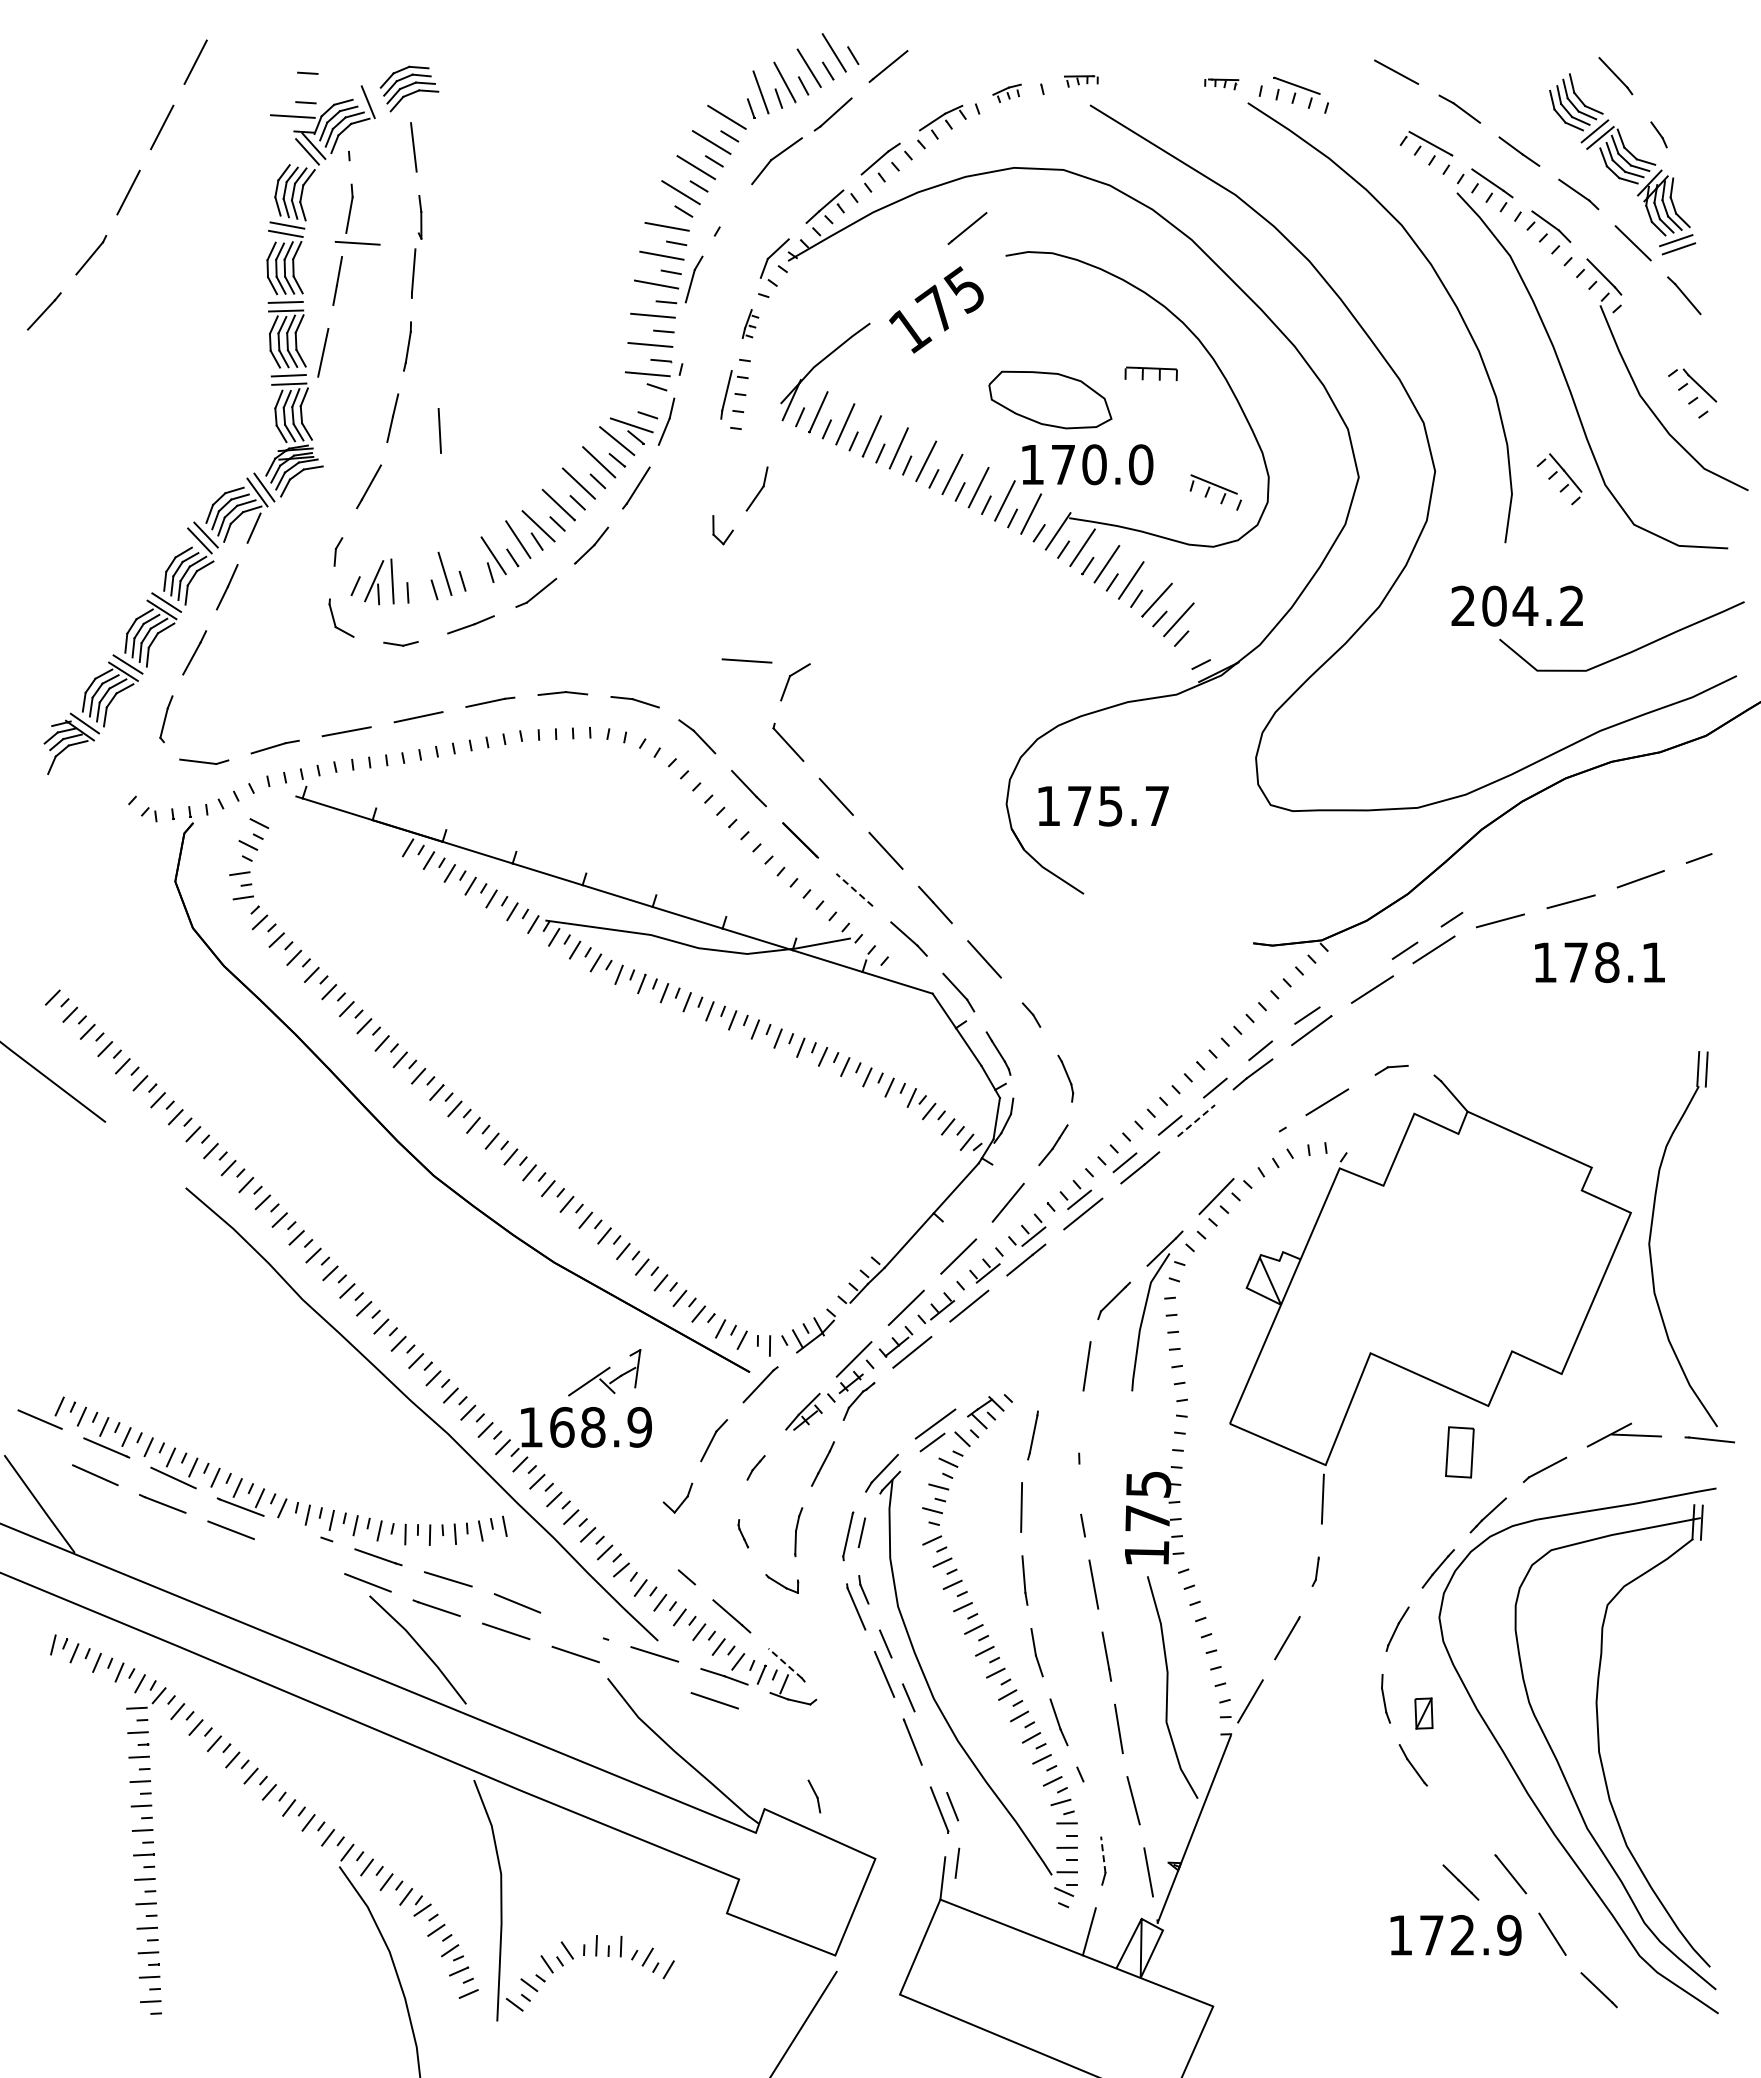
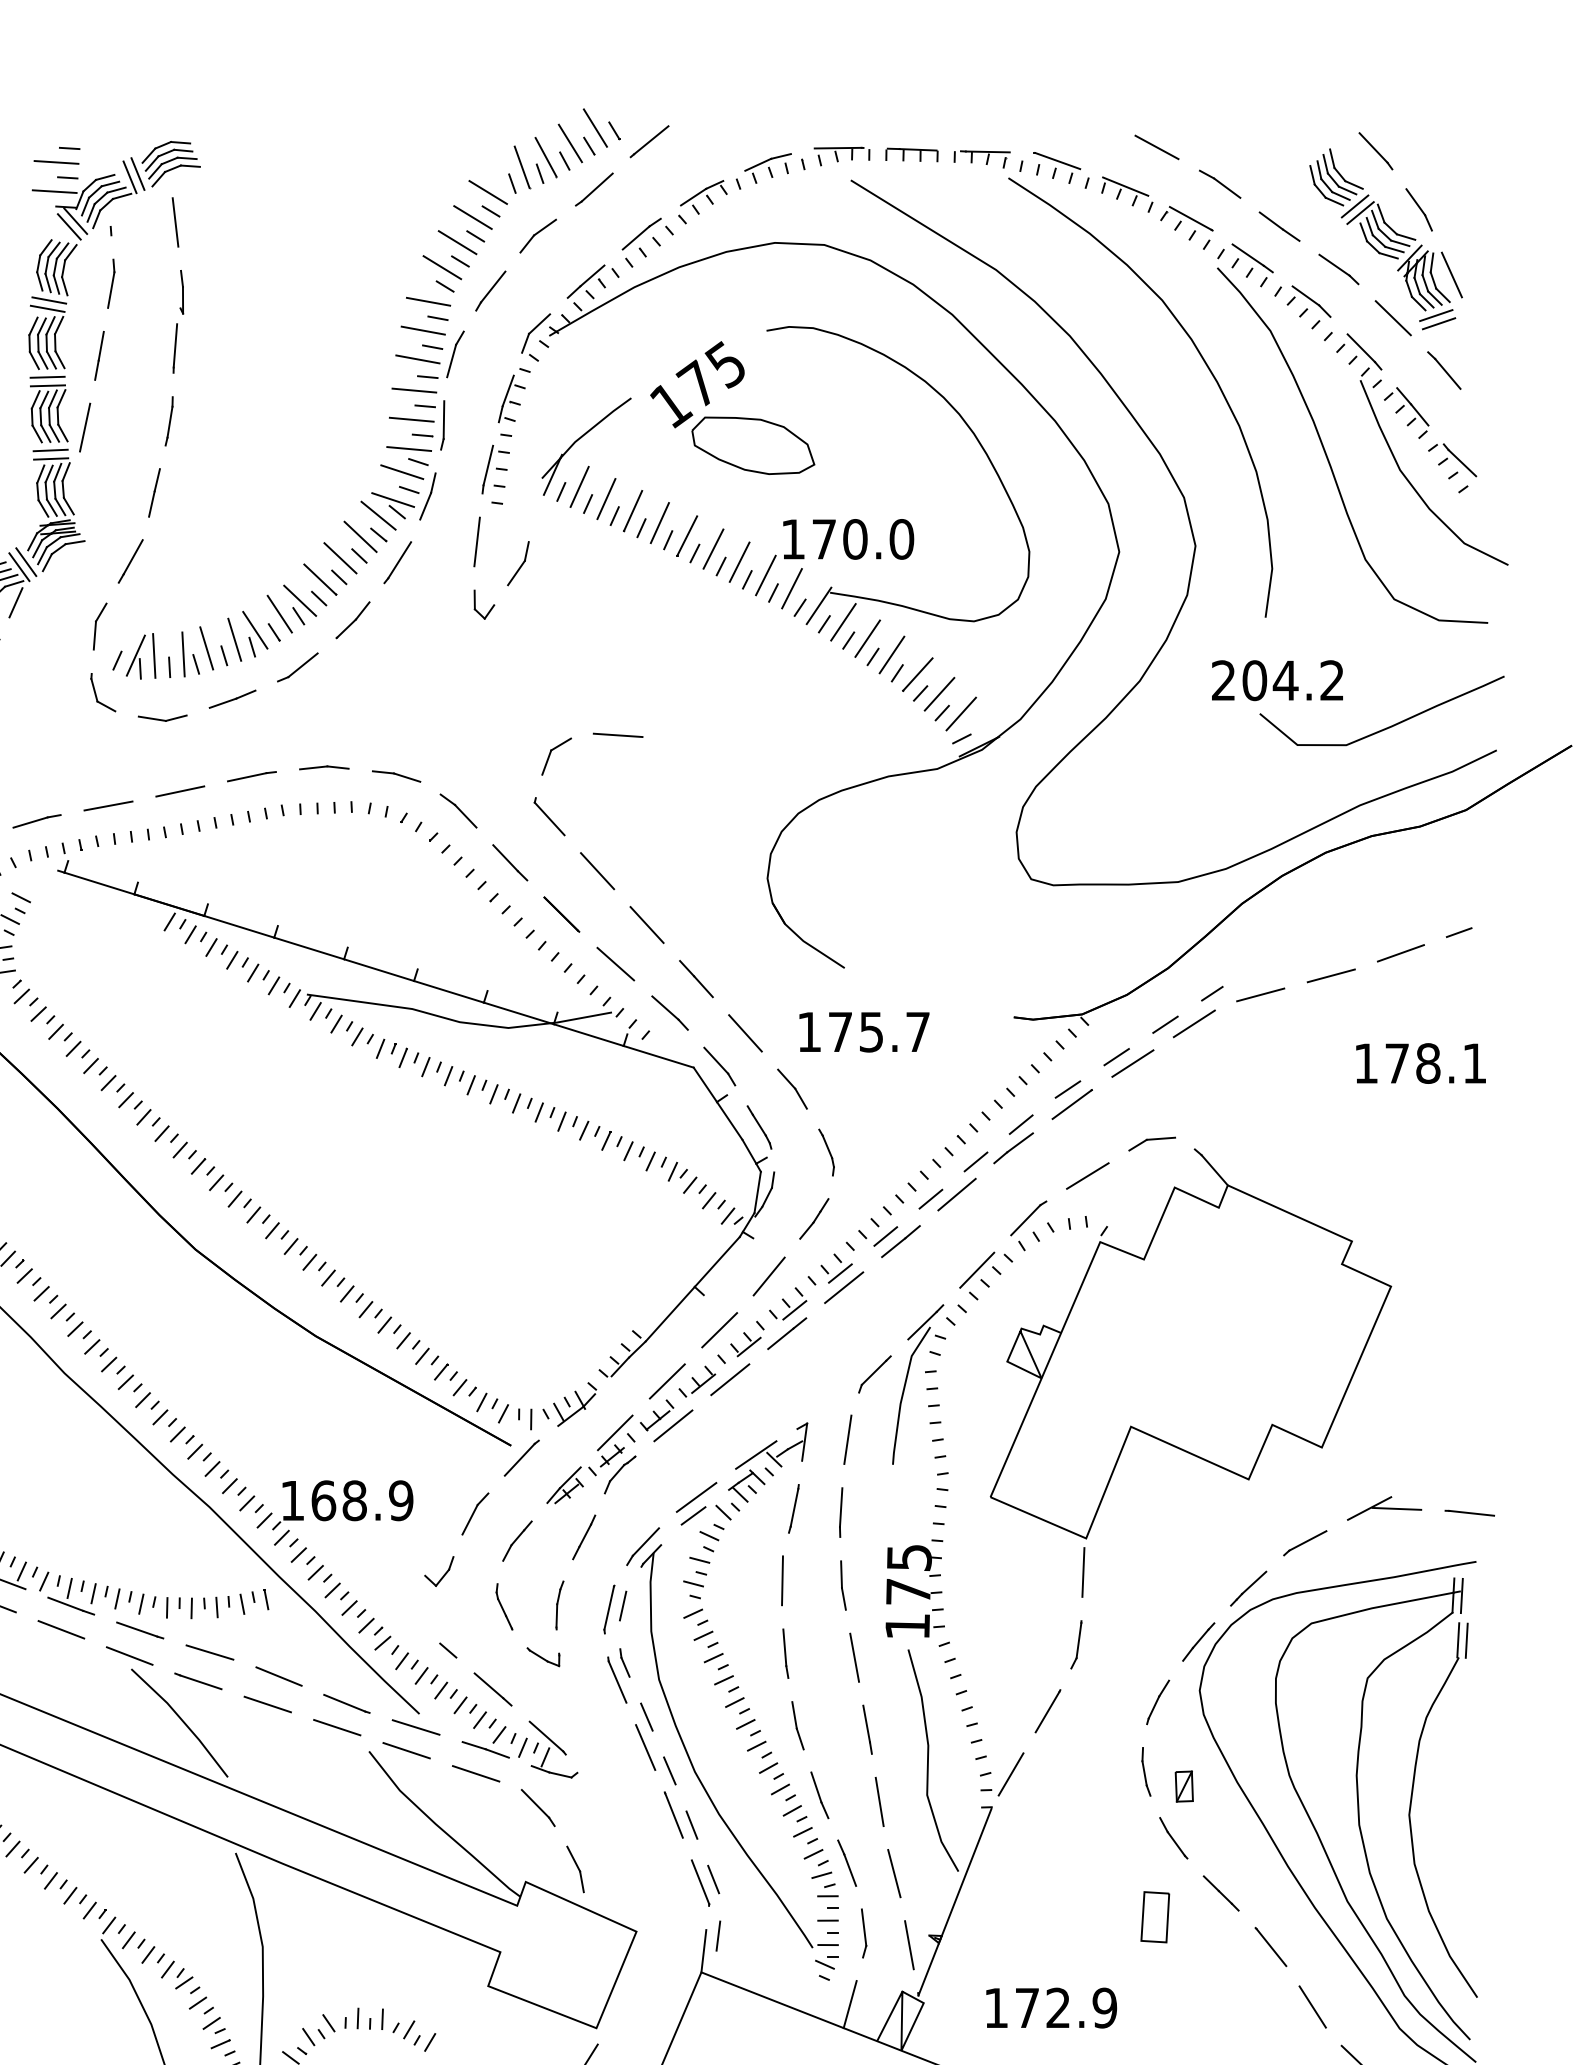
part: (1081, 81) -> (842, 156), size x1.67
part: (1221, 84) -> (982, 159), size x1.67
part: (1006, 93) -> (767, 168), size x1.67
line: (375, 98) -> (137, 173), added
part: (1658, 134) -> (1418, 209), size x1.67
part: (776, 160) -> (537, 235), size x0.71
line: (1691, 199) -> (1451, 274), added
line: (731, 211) -> (492, 286), added
line: (967, 228) -> (728, 303), removed
line: (357, 243) -> (56, 162), moved
part: (750, 323) -> (511, 398), size x1.67
line: (682, 345) -> (443, 420), added
part: (1150, 373) -> (911, 154), moved
line: (640, 397) -> (401, 472), added
part: (1050, 399) -> (753, 445), moved
line: (439, 430) -> (183, 653), moved
line: (715, 467) -> (476, 542), added
part: (1555, 474) -> (1402, 408), moved
part: (1215, 492) -> (1126, 194), moved
part: (338, 551) -> (100, 626), size x1.67
line: (472, 565) -> (234, 640), added
line: (1200, 639) -> (961, 713), added
part: (400, 643) -> (162, 717), size x1.43
line: (746, 660) -> (617, 734), moved
text: (1103, 806) -> (864, 1032), moved
line: (854, 889) -> (615, 963), dashed -> solid
text: (1599, 962) -> (1420, 1063), moved
line: (1356, 983) -> (1116, 1057), added
part: (1031, 1014) -> (792, 1088), size x1.67
part: (1391, 1070) -> (1151, 1144), size x1.43
line: (1196, 1120) -> (957, 1194), dashed -> solid
line: (1264, 1146) -> (1025, 1220), added
part: (1651, 1236) -> (1411, 1807), moved
part: (604, 1372) -> (771, 1445), moved
line: (1080, 1433) -> (841, 1506), added
part: (1459, 1452) -> (1154, 1917), moved
part: (755, 1467) -> (516, 1540), size x1.67
line: (1080, 1501) -> (841, 1574), added
line: (303, 1530) -> (65, 1603), added
part: (743, 1533) -> (504, 1606), size x1.67
line: (299, 1556) -> (61, 1629), added
part: (1315, 1571) -> (1076, 1644), size x1.67
line: (582, 1629) -> (343, 1702), added
line: (784, 1663) -> (545, 1736), dashed -> solid
line: (645, 1677) -> (406, 1750), added
part: (776, 1734) -> (537, 1807), added
line: (930, 1751) -> (691, 1824), added
part: (814, 1796) -> (575, 1869), size x1.43
line: (1089, 1797) -> (850, 1870), added
line: (1103, 1854) -> (864, 1927), dashed -> solid
line: (1460, 1882) -> (1220, 1893), moved
text: (1455, 1935) -> (1051, 2008), moved

